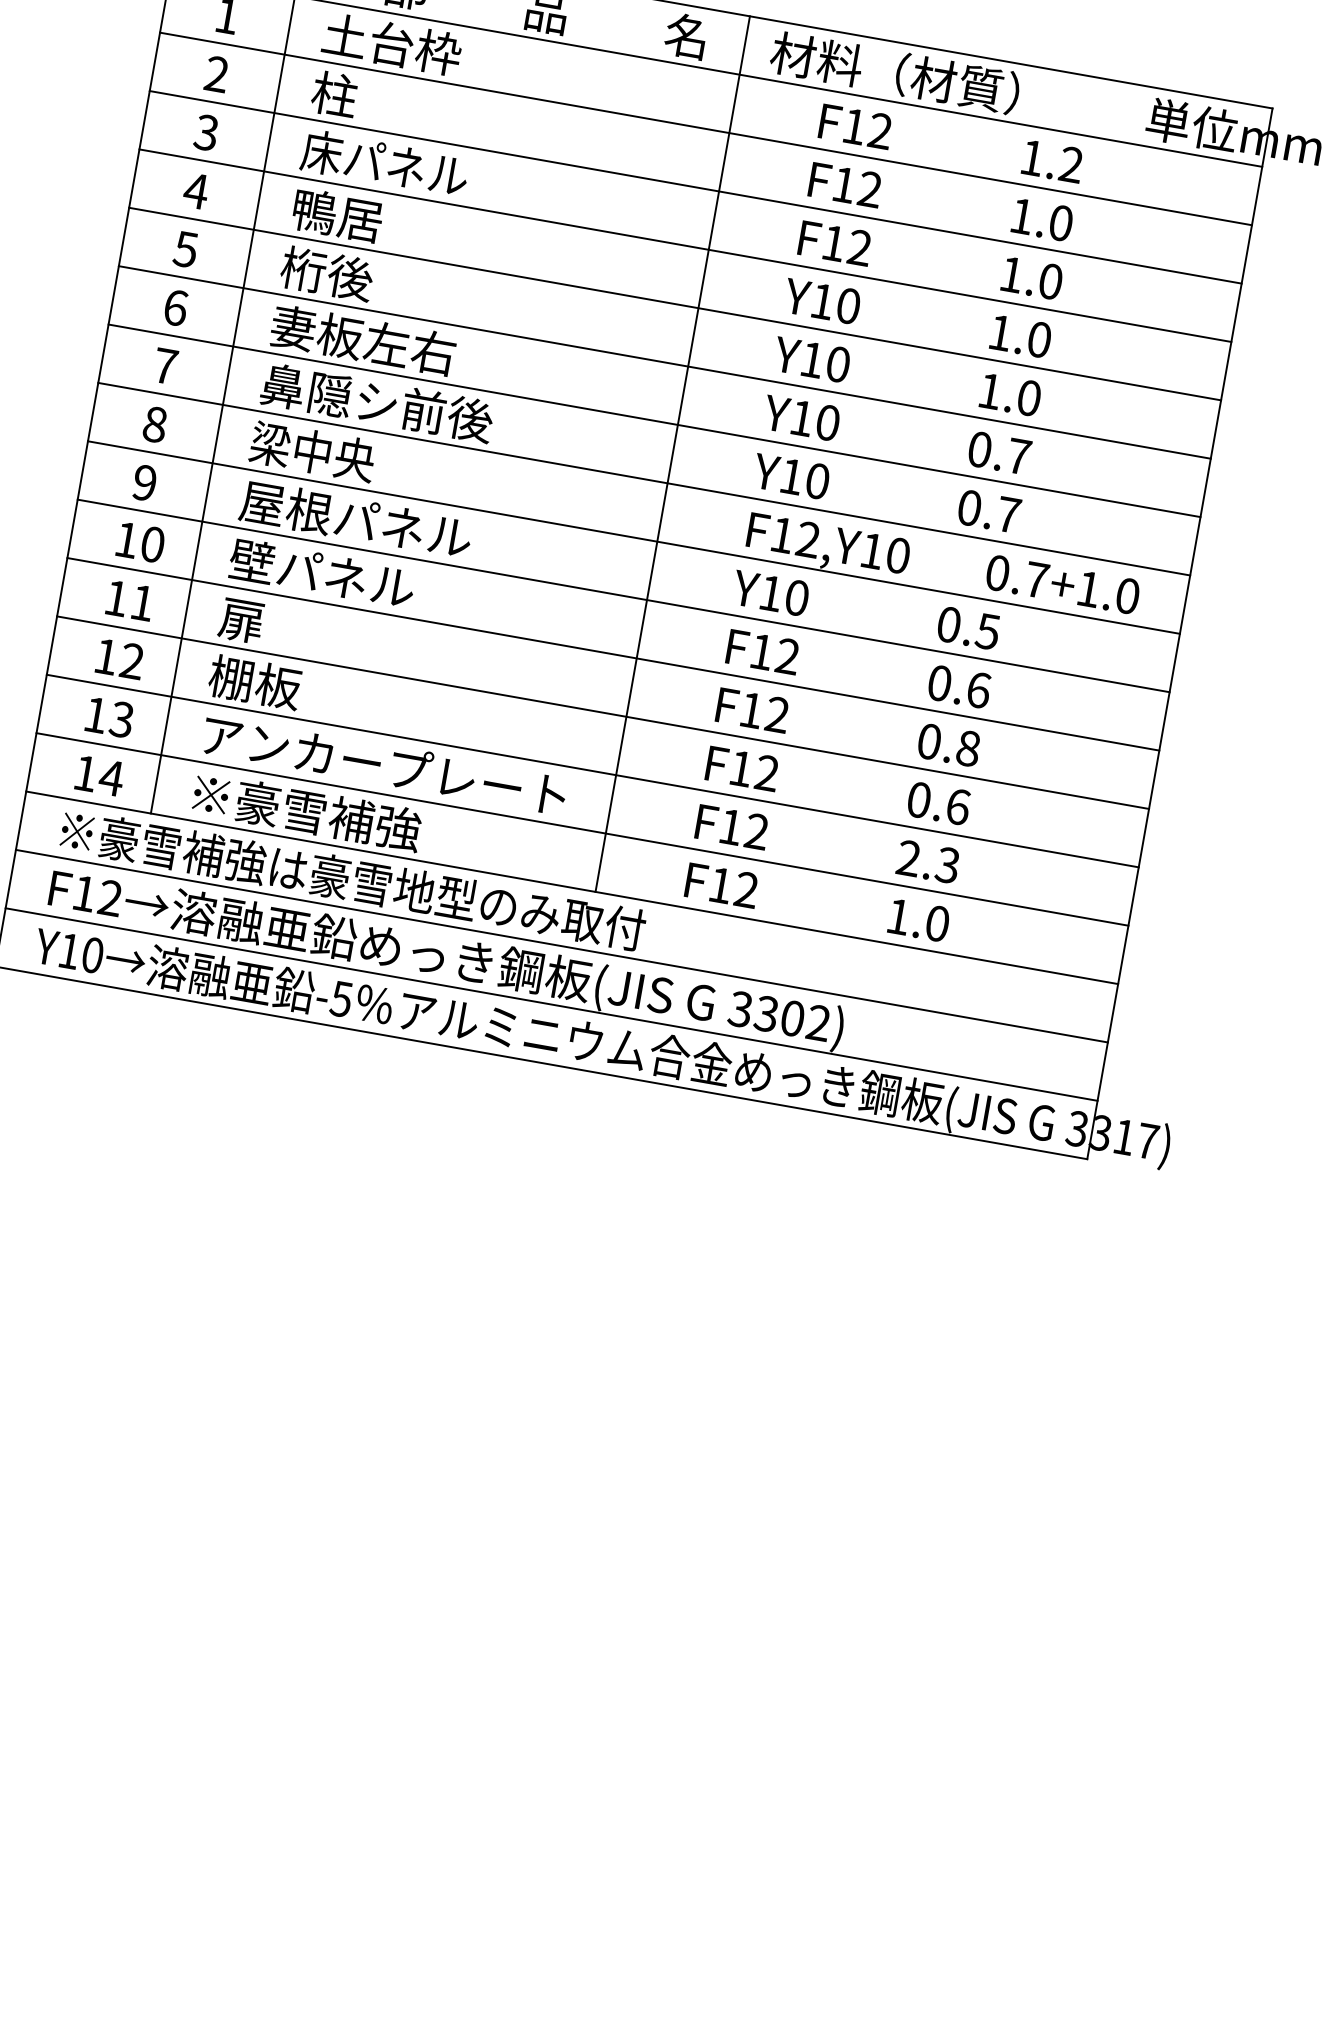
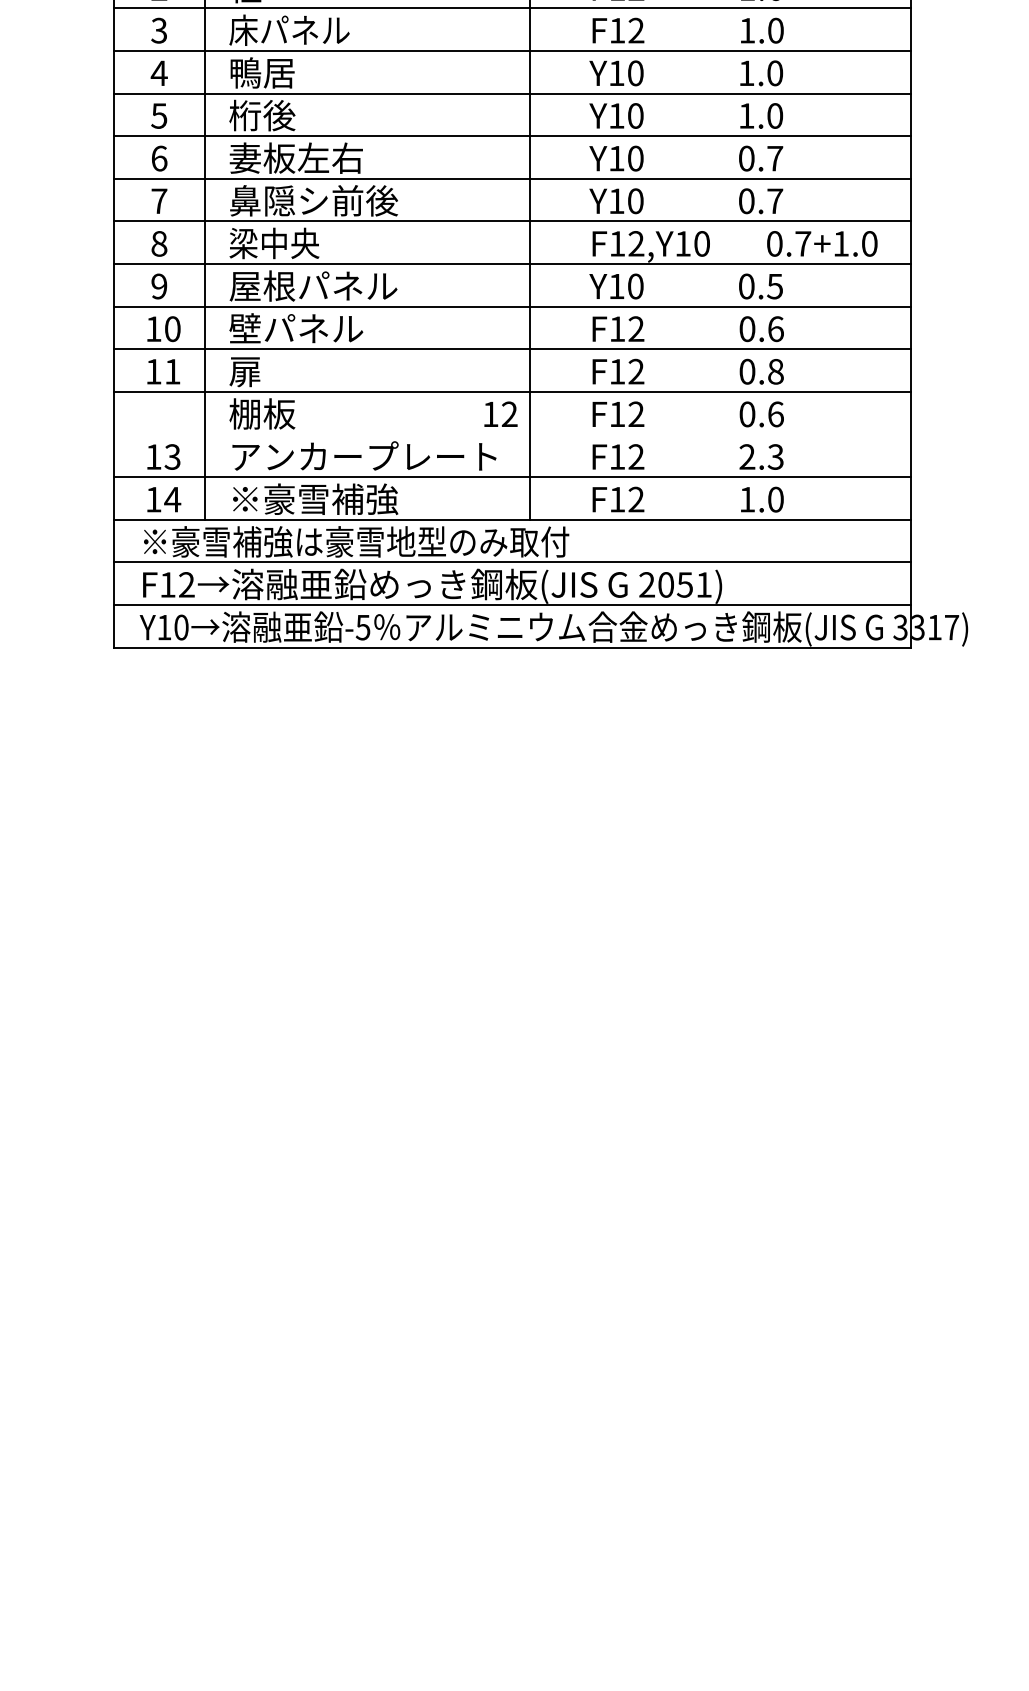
text: (119, 657) -> (500, 413), moved
line: (592, 770) -> (512, 434), removed
text: (779, 1015) -> (675, 584), 3302) -> 2051)

